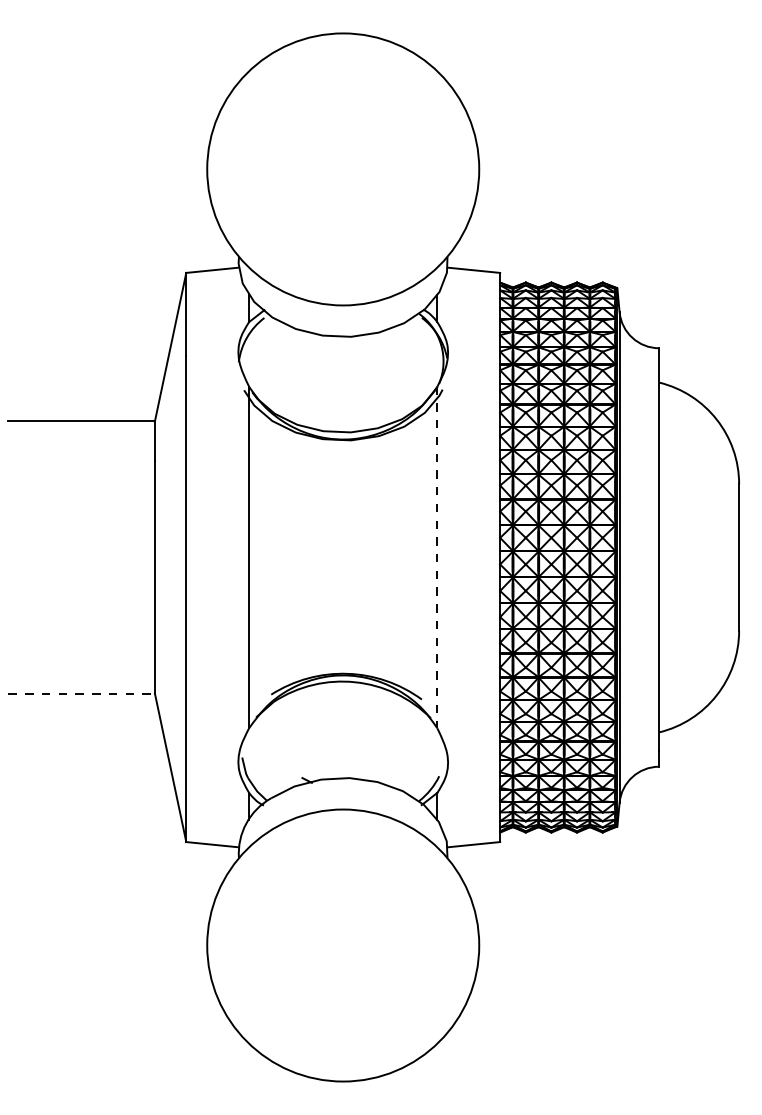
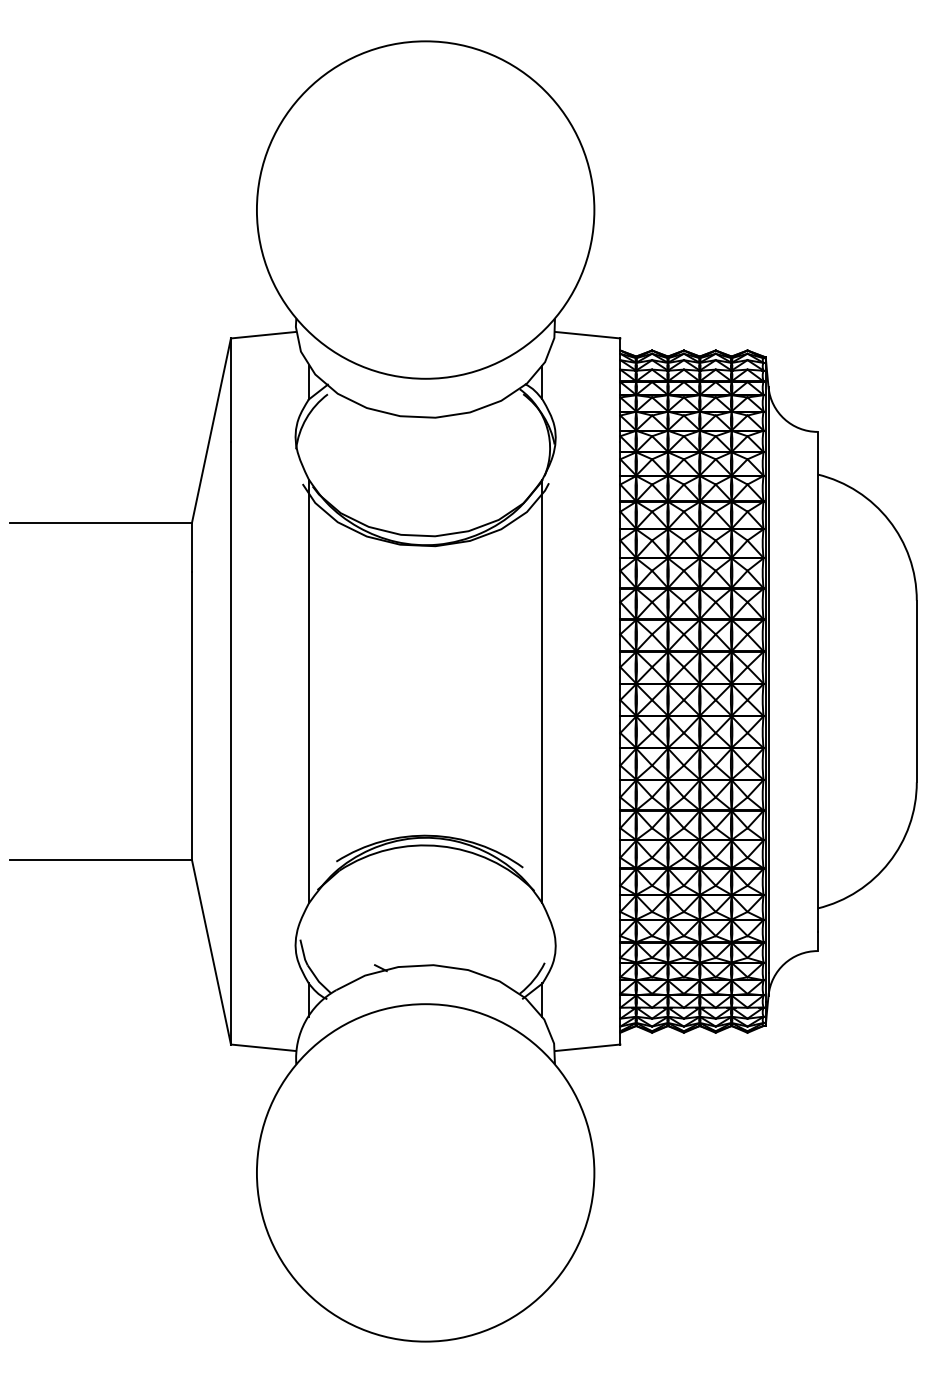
line: (437, 557) -> (542, 691), dashed -> solid
line: (82, 693) -> (102, 860), dashed -> solid

